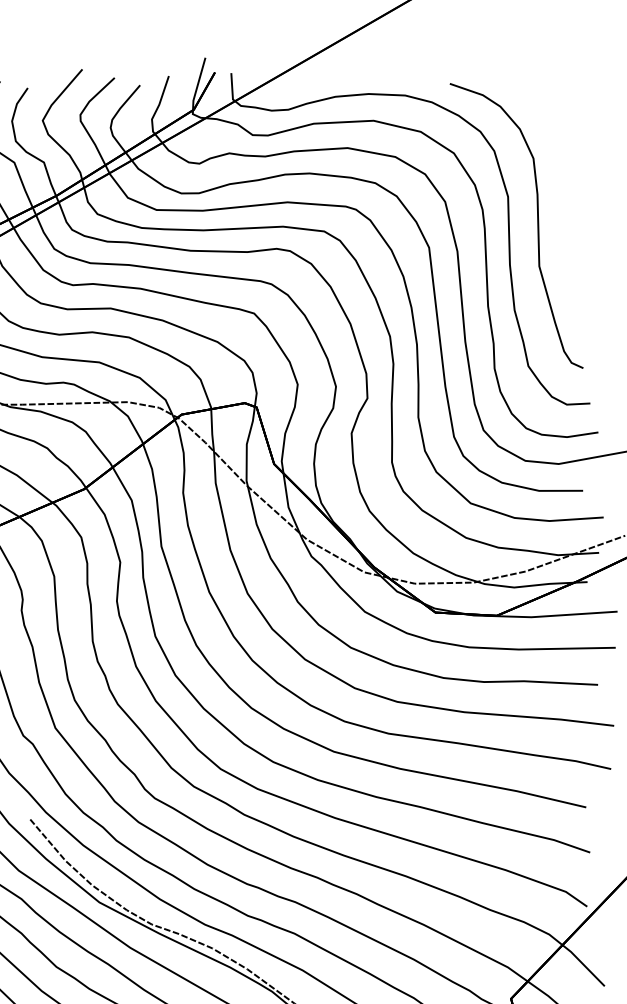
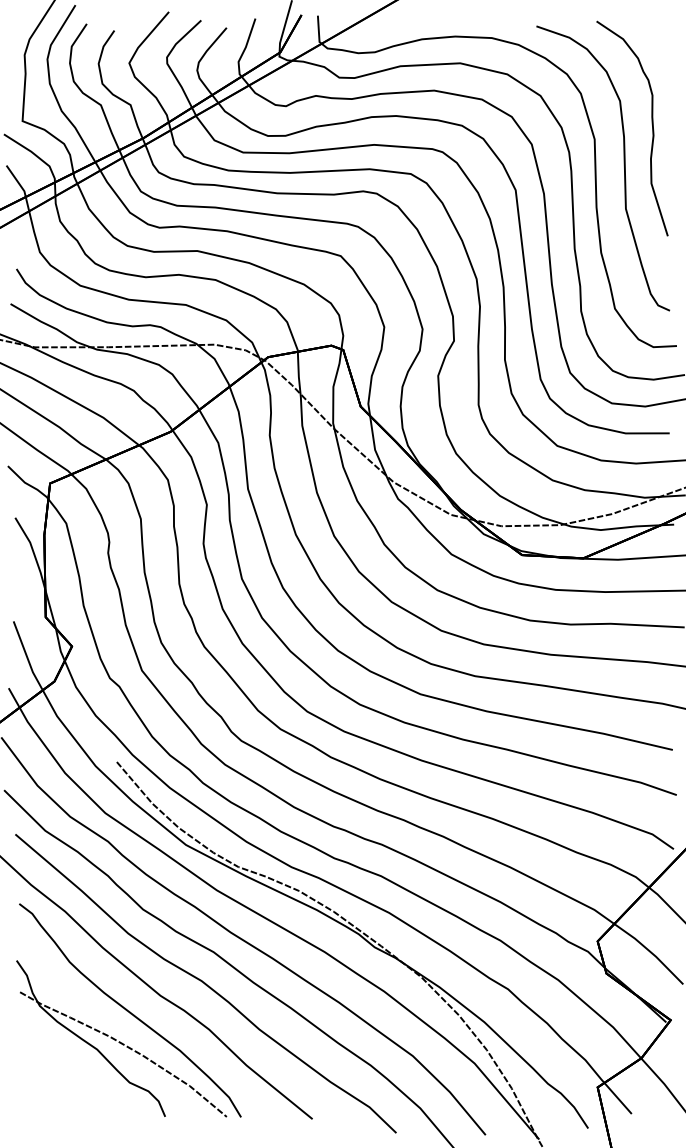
curve: (564, 181) -> (651, 124), added

